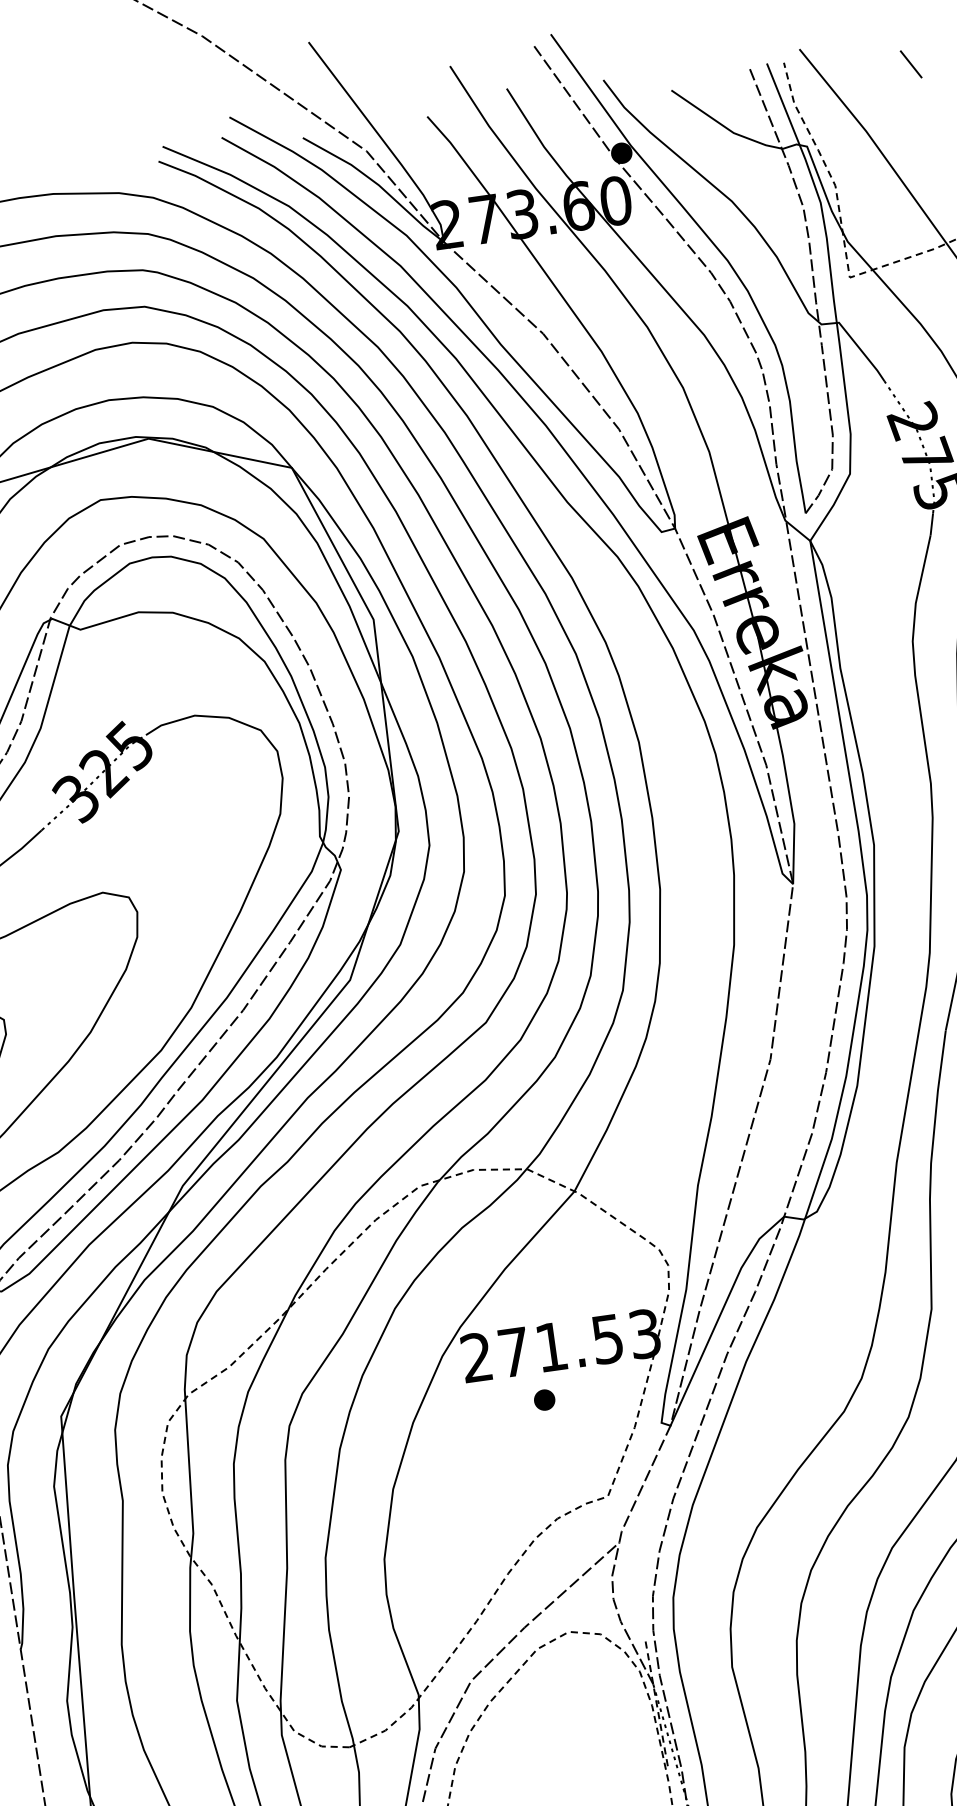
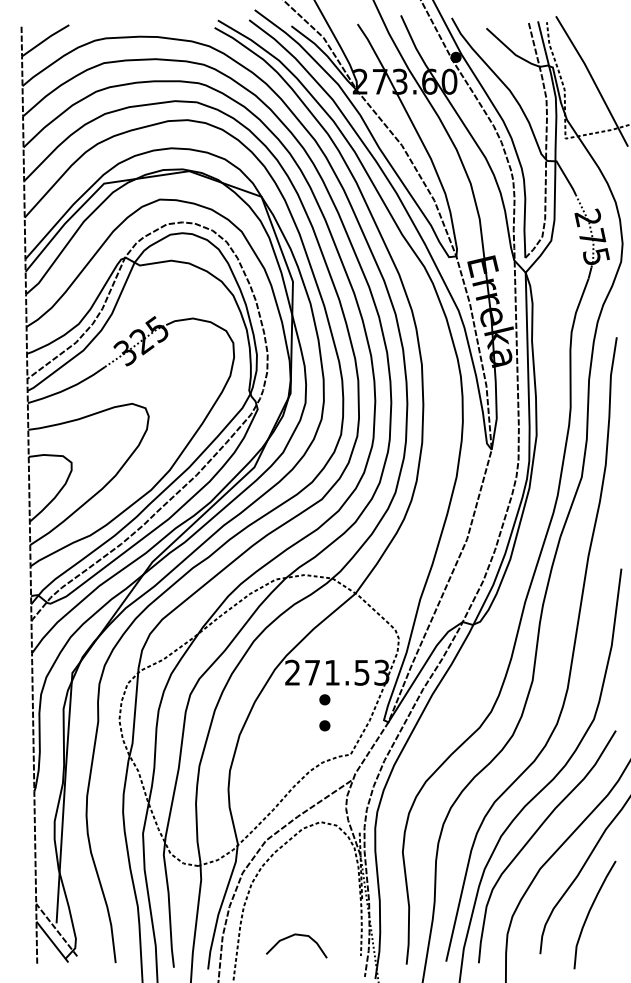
line: (910, 64) -> (612, 32), removed
part: (550, 1448) -> (324, 725), added

